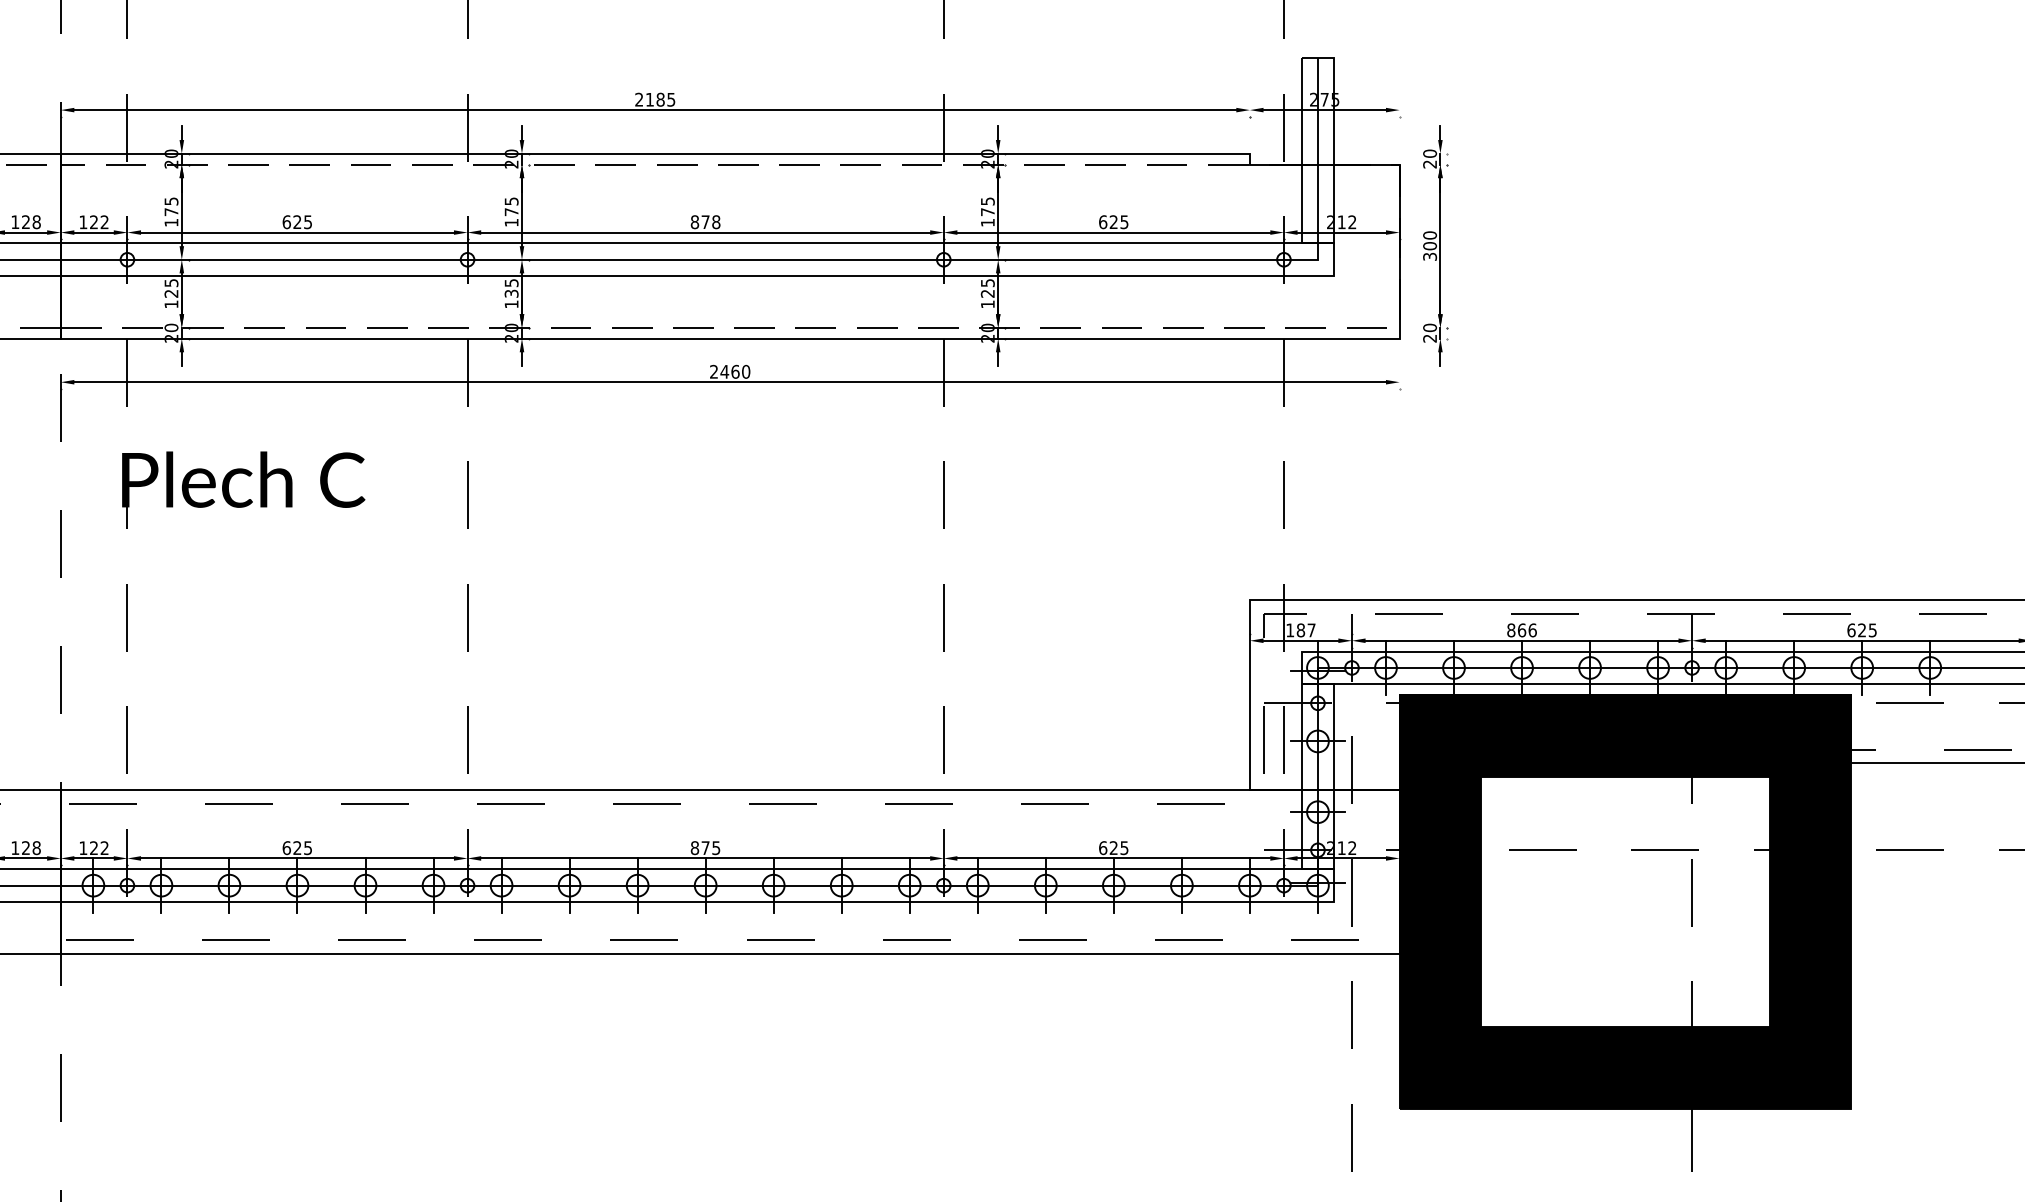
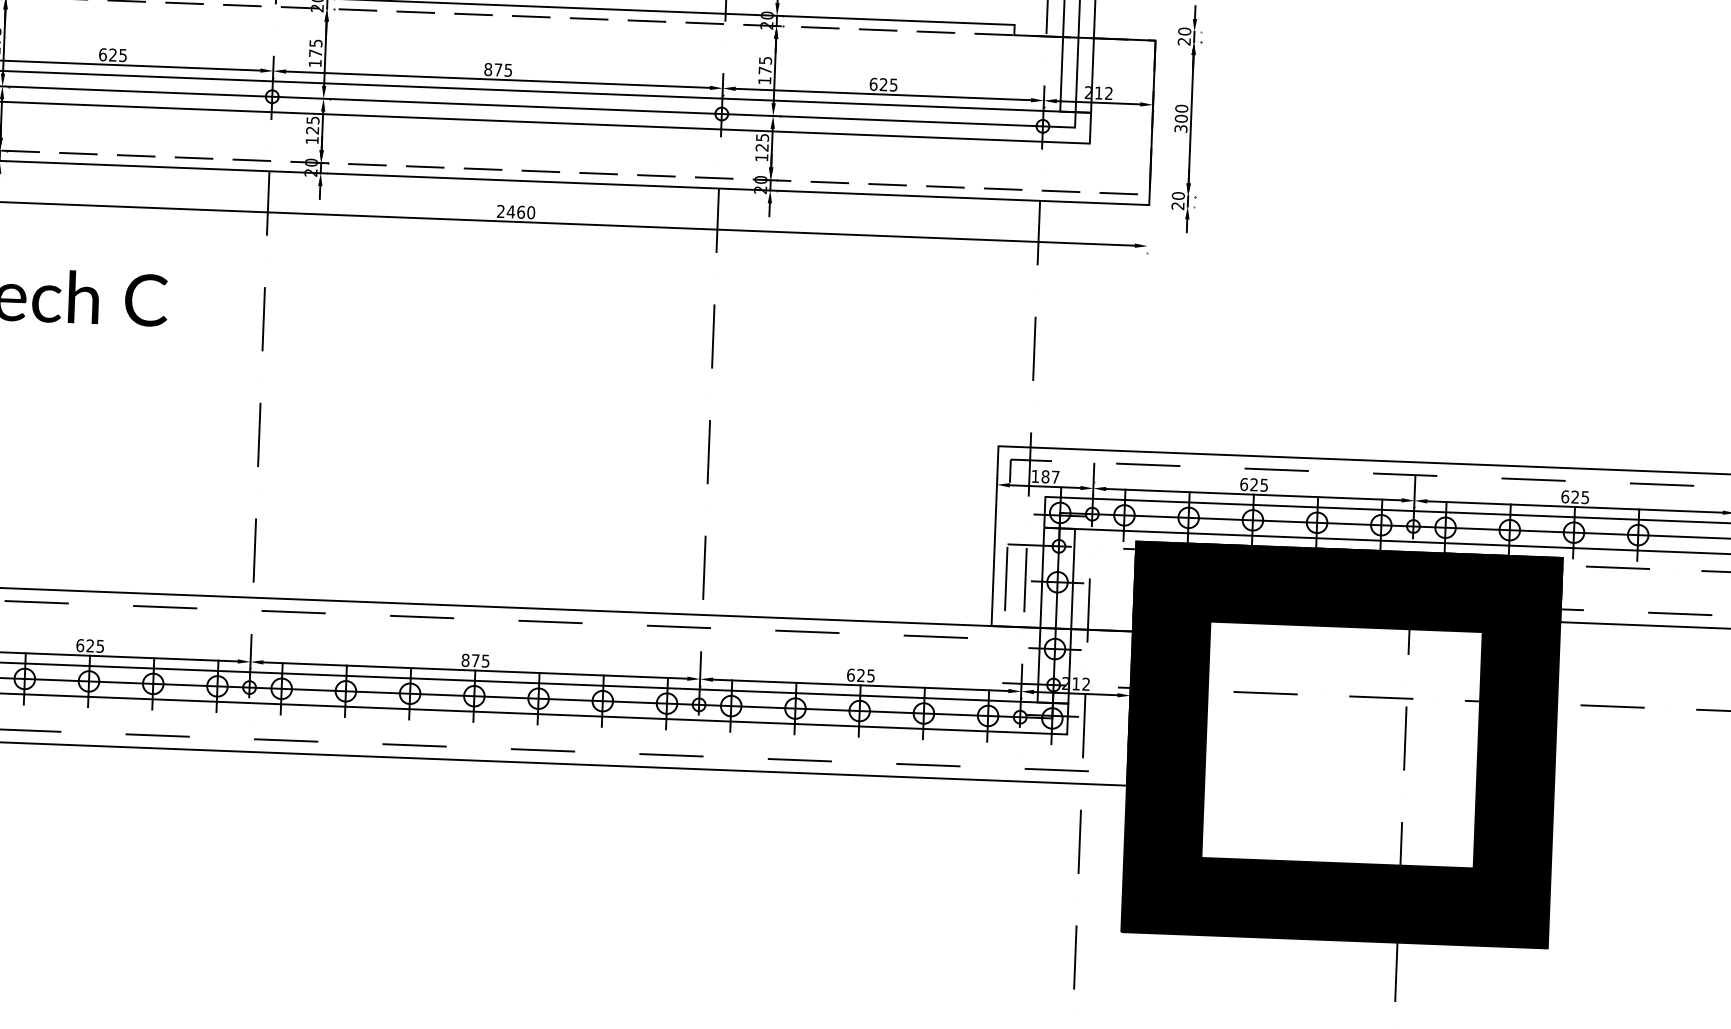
text: (716, 222) -> (508, 70), 878 -> 875
text: (511, 293) -> (312, 130), 135 -> 125
text: (1521, 630) -> (1253, 484), 866 -> 625

